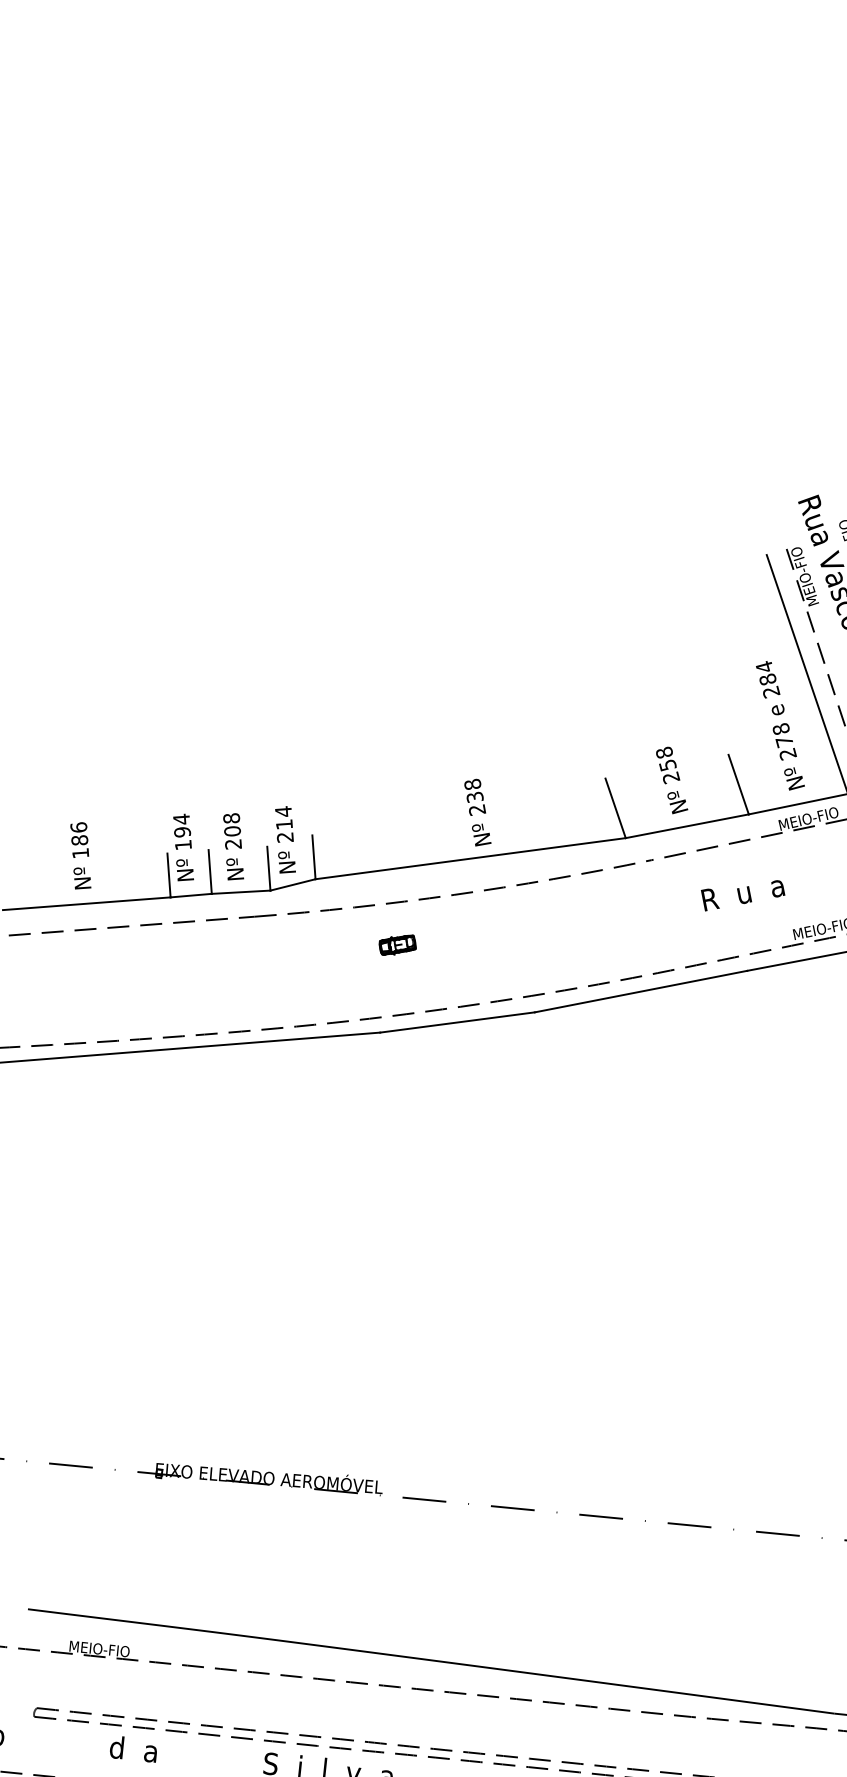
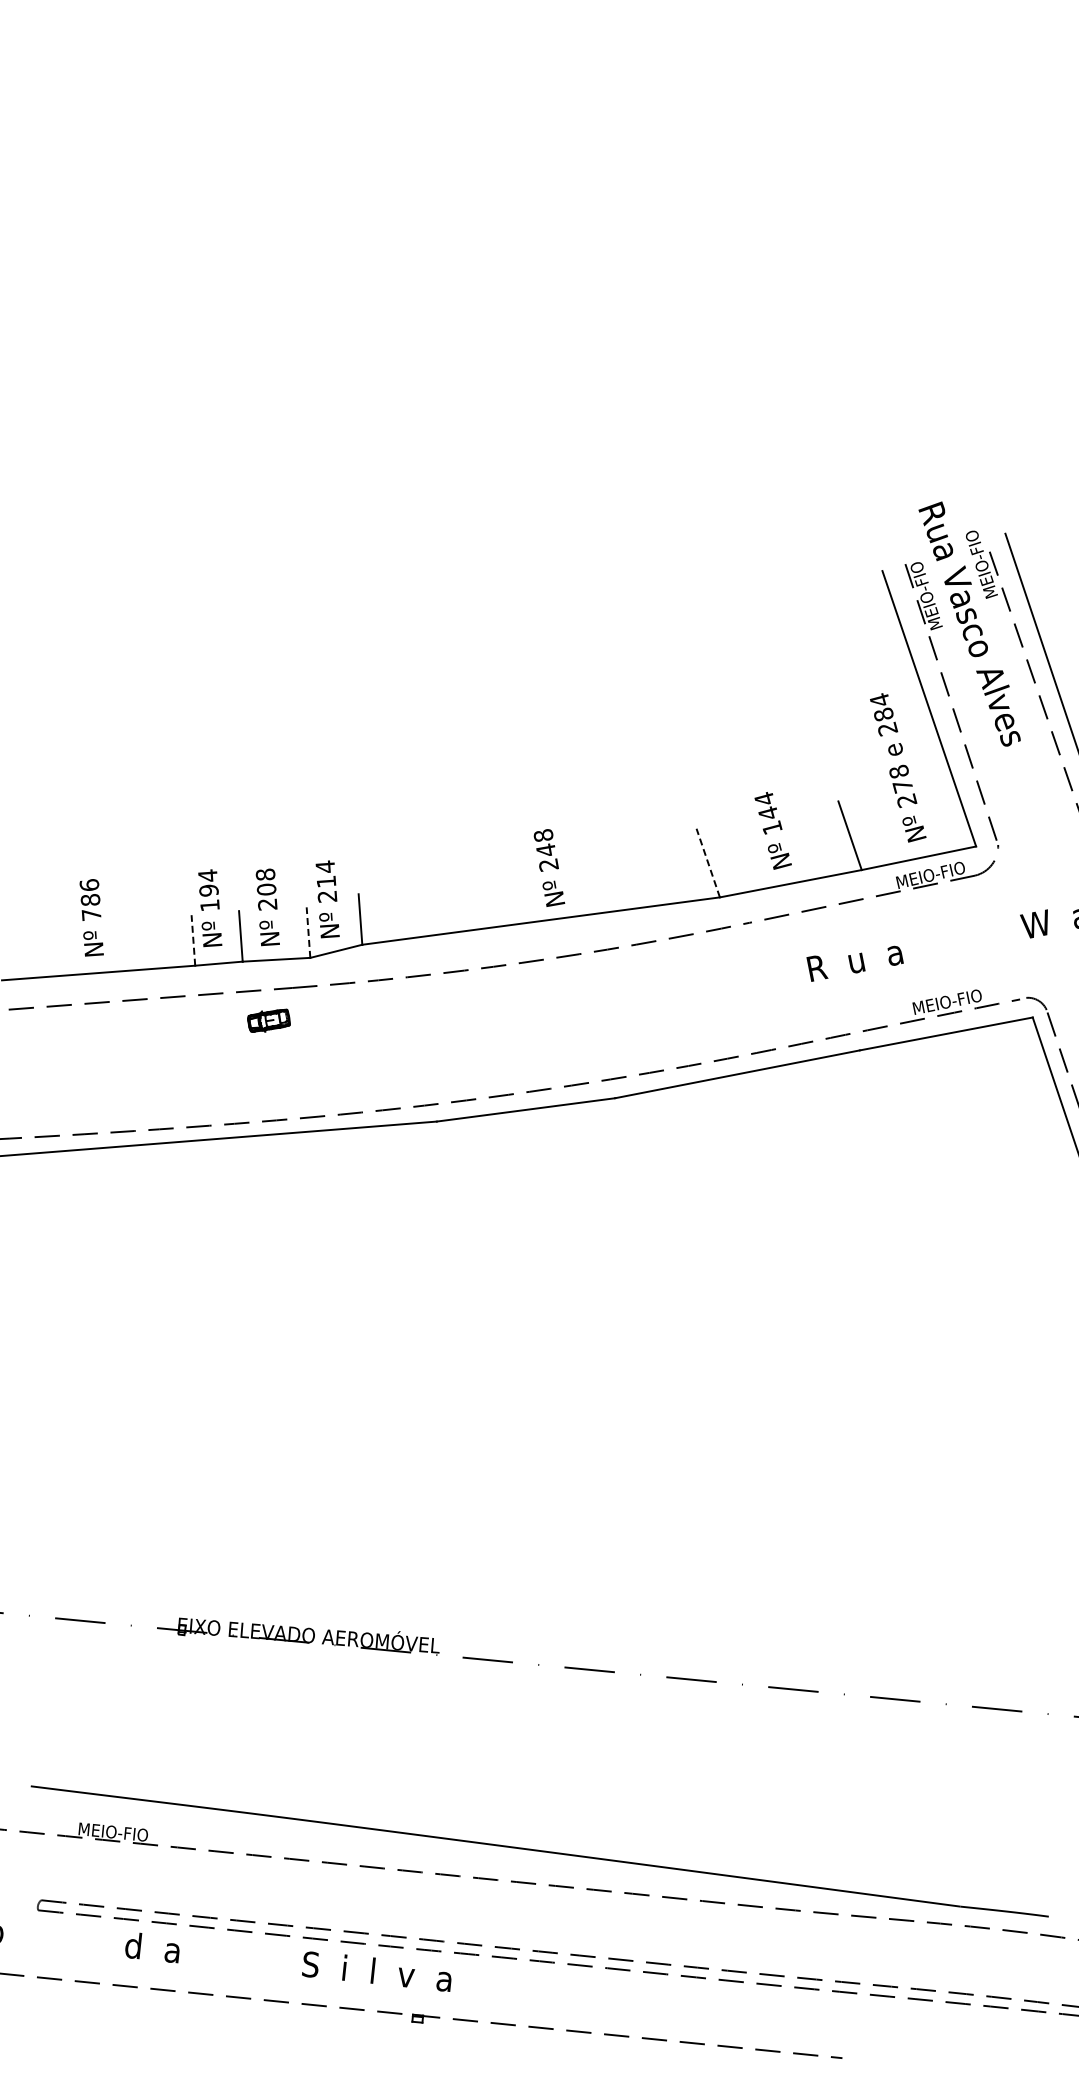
text: (667, 765) -> (768, 813), 258 -> 144
text: (475, 796) -> (546, 849), 238 -> 248
line: (615, 807) -> (708, 862), solid -> dashed
text: (80, 852) -> (91, 914), 186 -> 786
line: (268, 868) -> (308, 932), solid -> dashed
line: (169, 874) -> (193, 939), solid -> dashed
part: (397, 944) -> (268, 1020), moved

